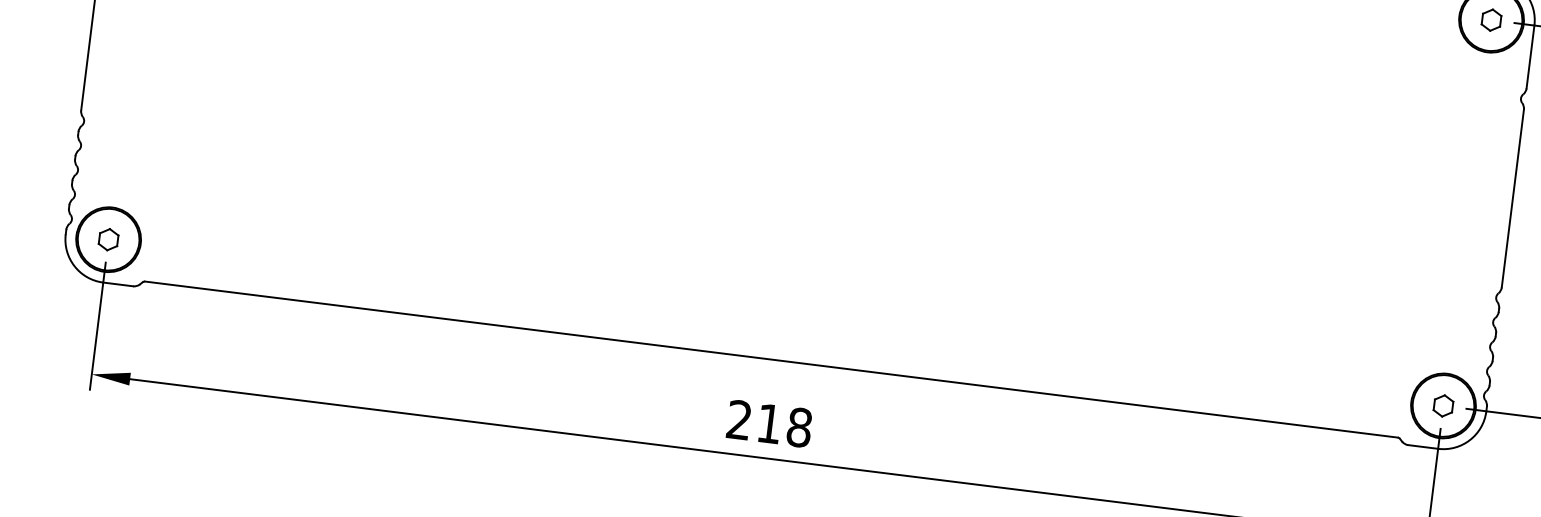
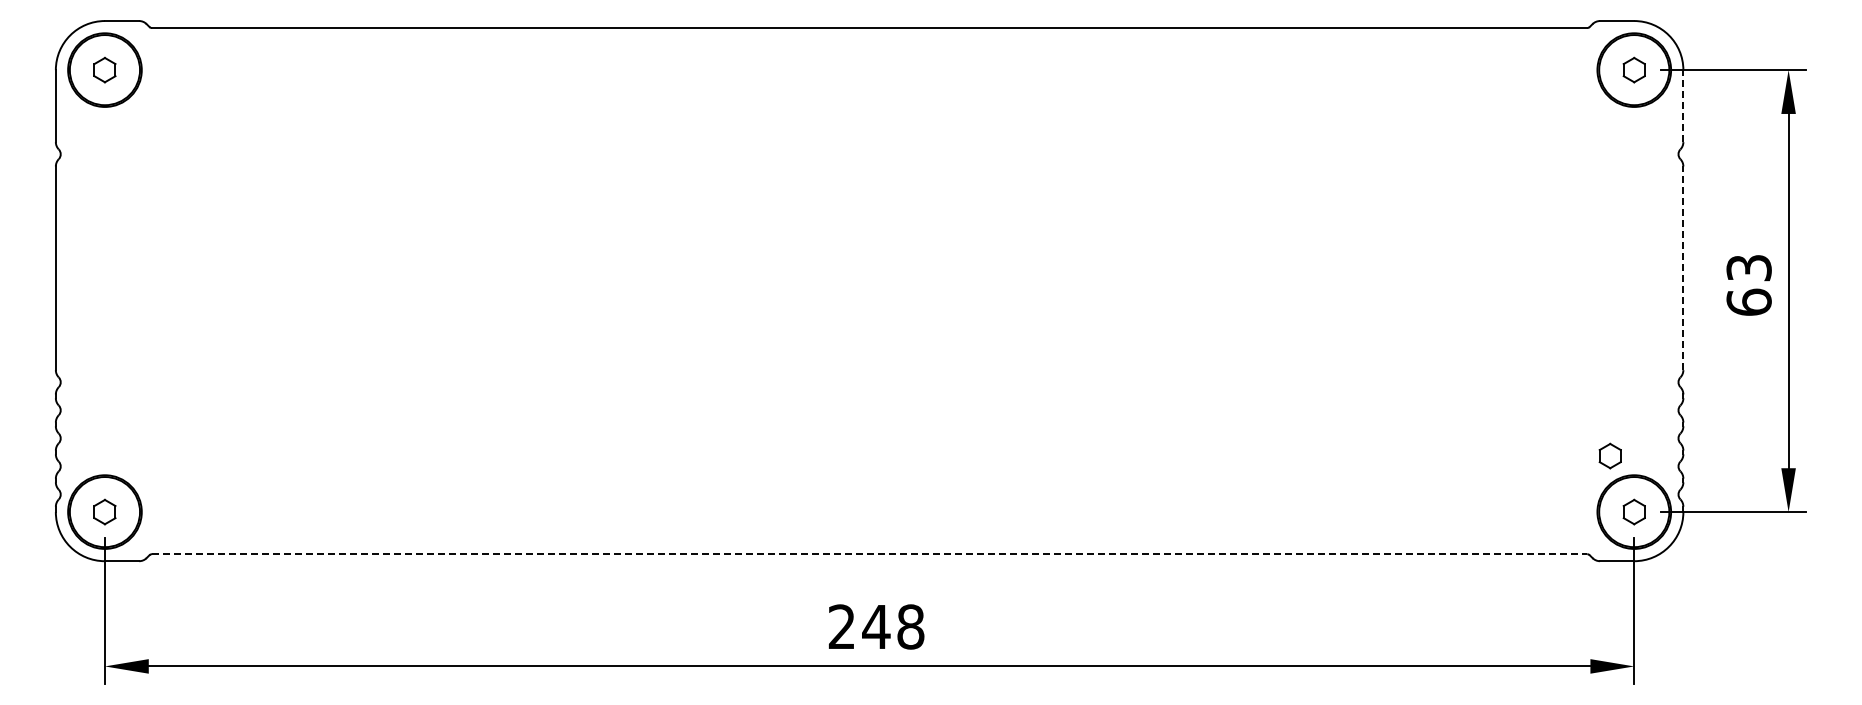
line: (1530, 56) -> (1683, 105), solid -> dashed
line: (1512, 198) -> (1683, 268), solid -> dashed
part: (1428, 353) -> (1609, 455), added
line: (771, 359) -> (869, 554), solid -> dashed
text: (769, 423) -> (876, 626), 218 -> 248

